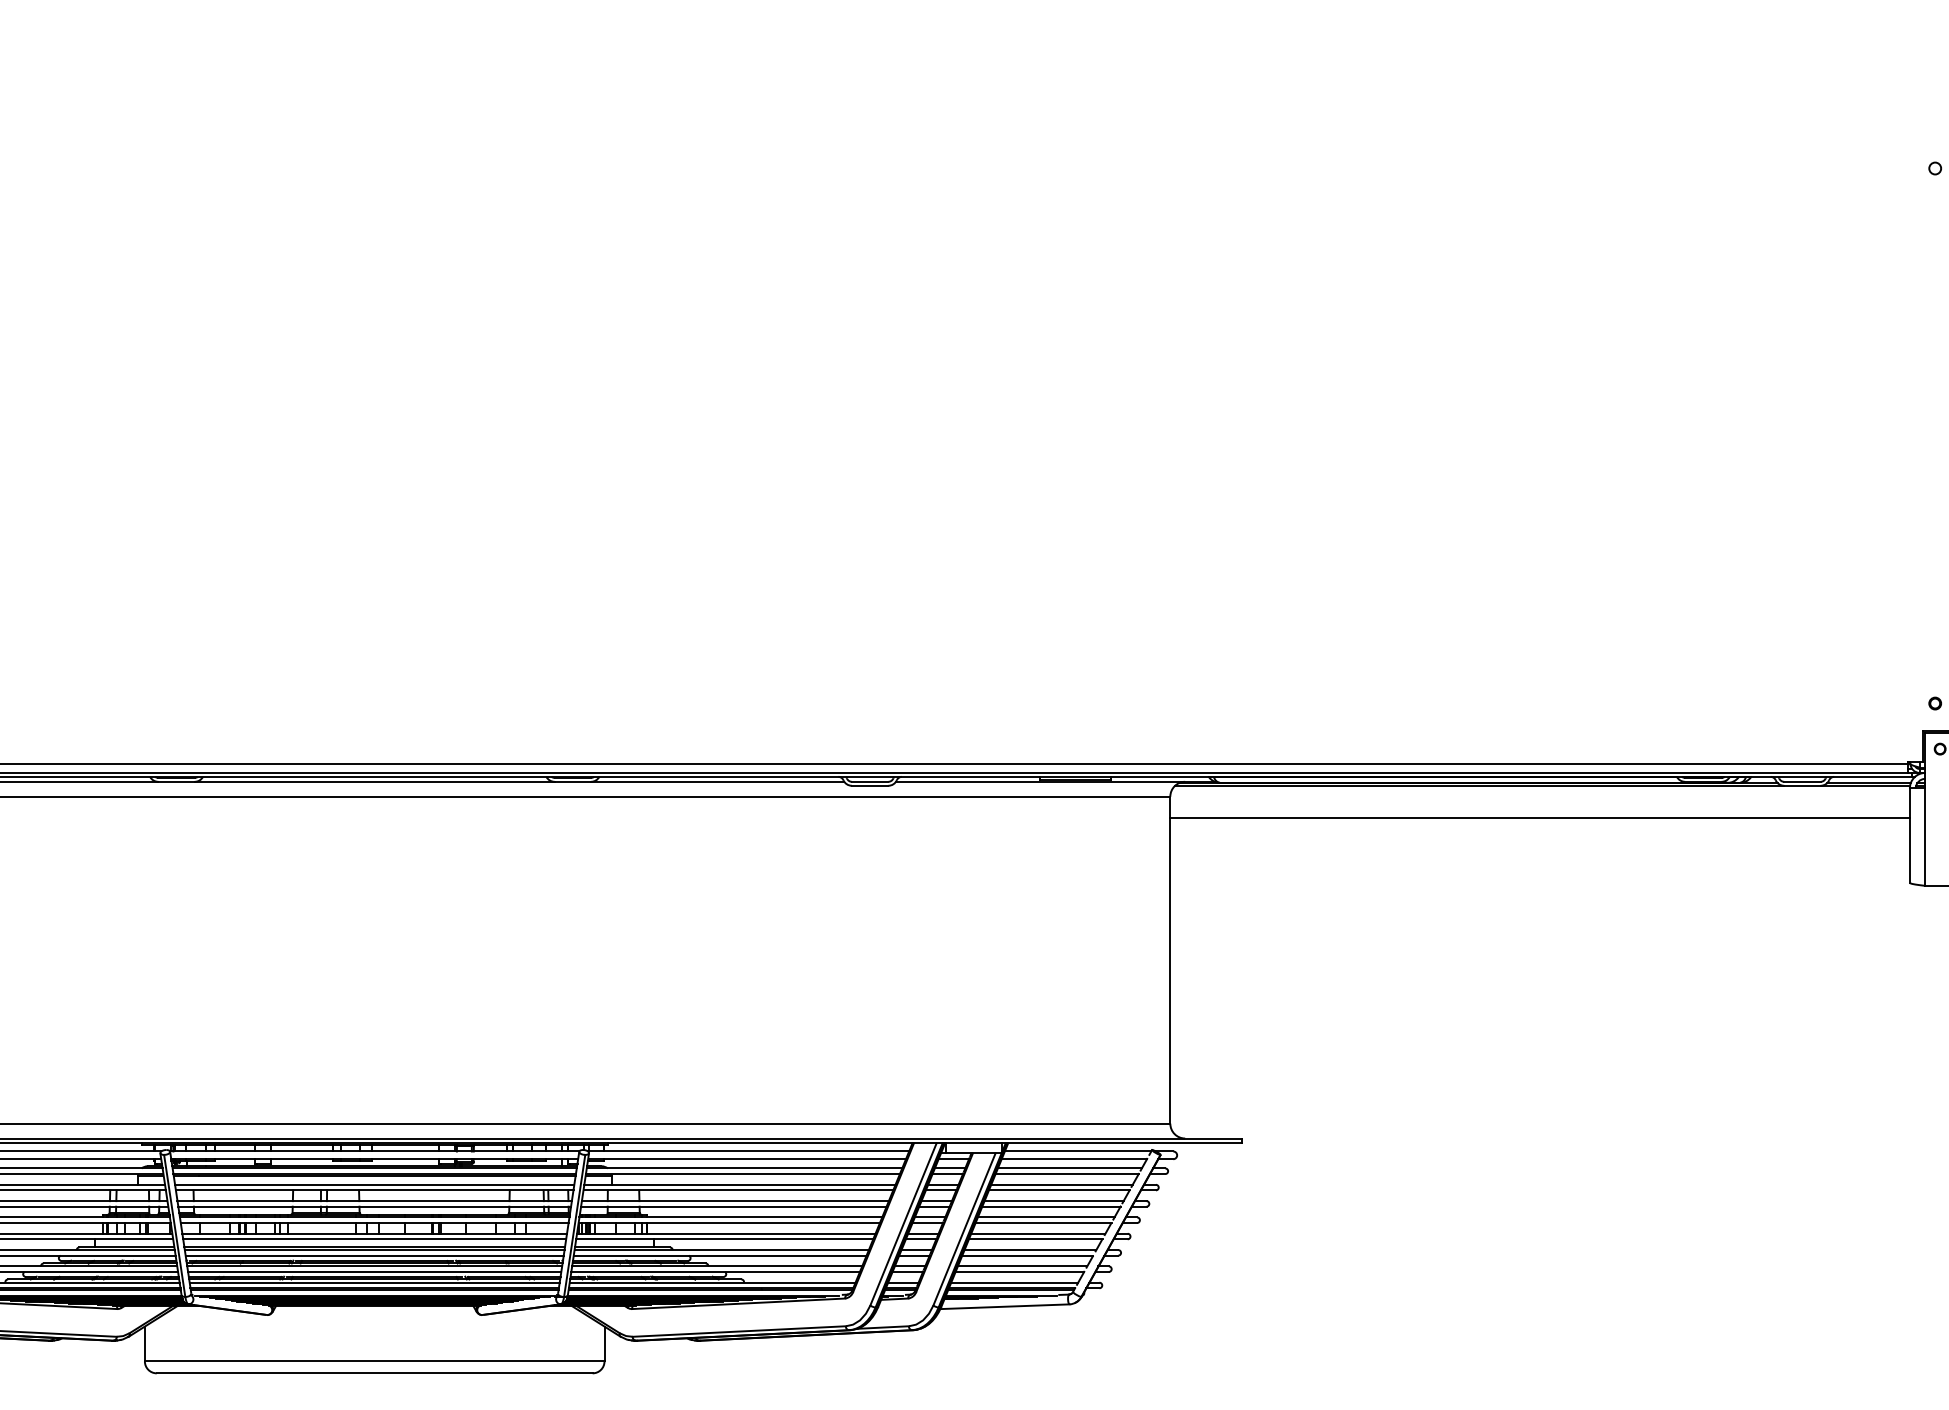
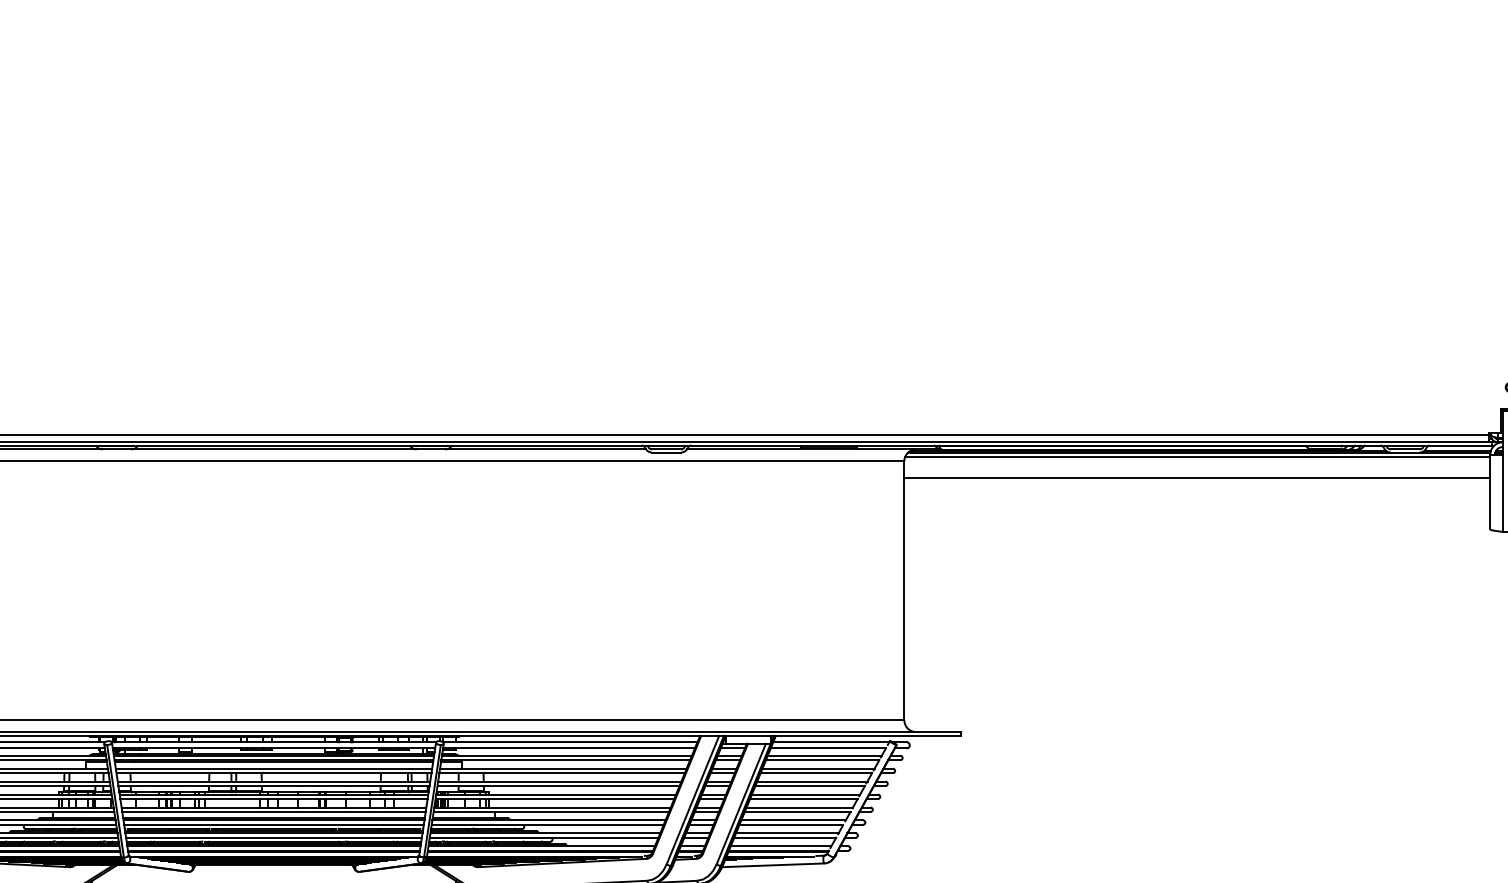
line: (1540, 791) -> (1197, 457), added

